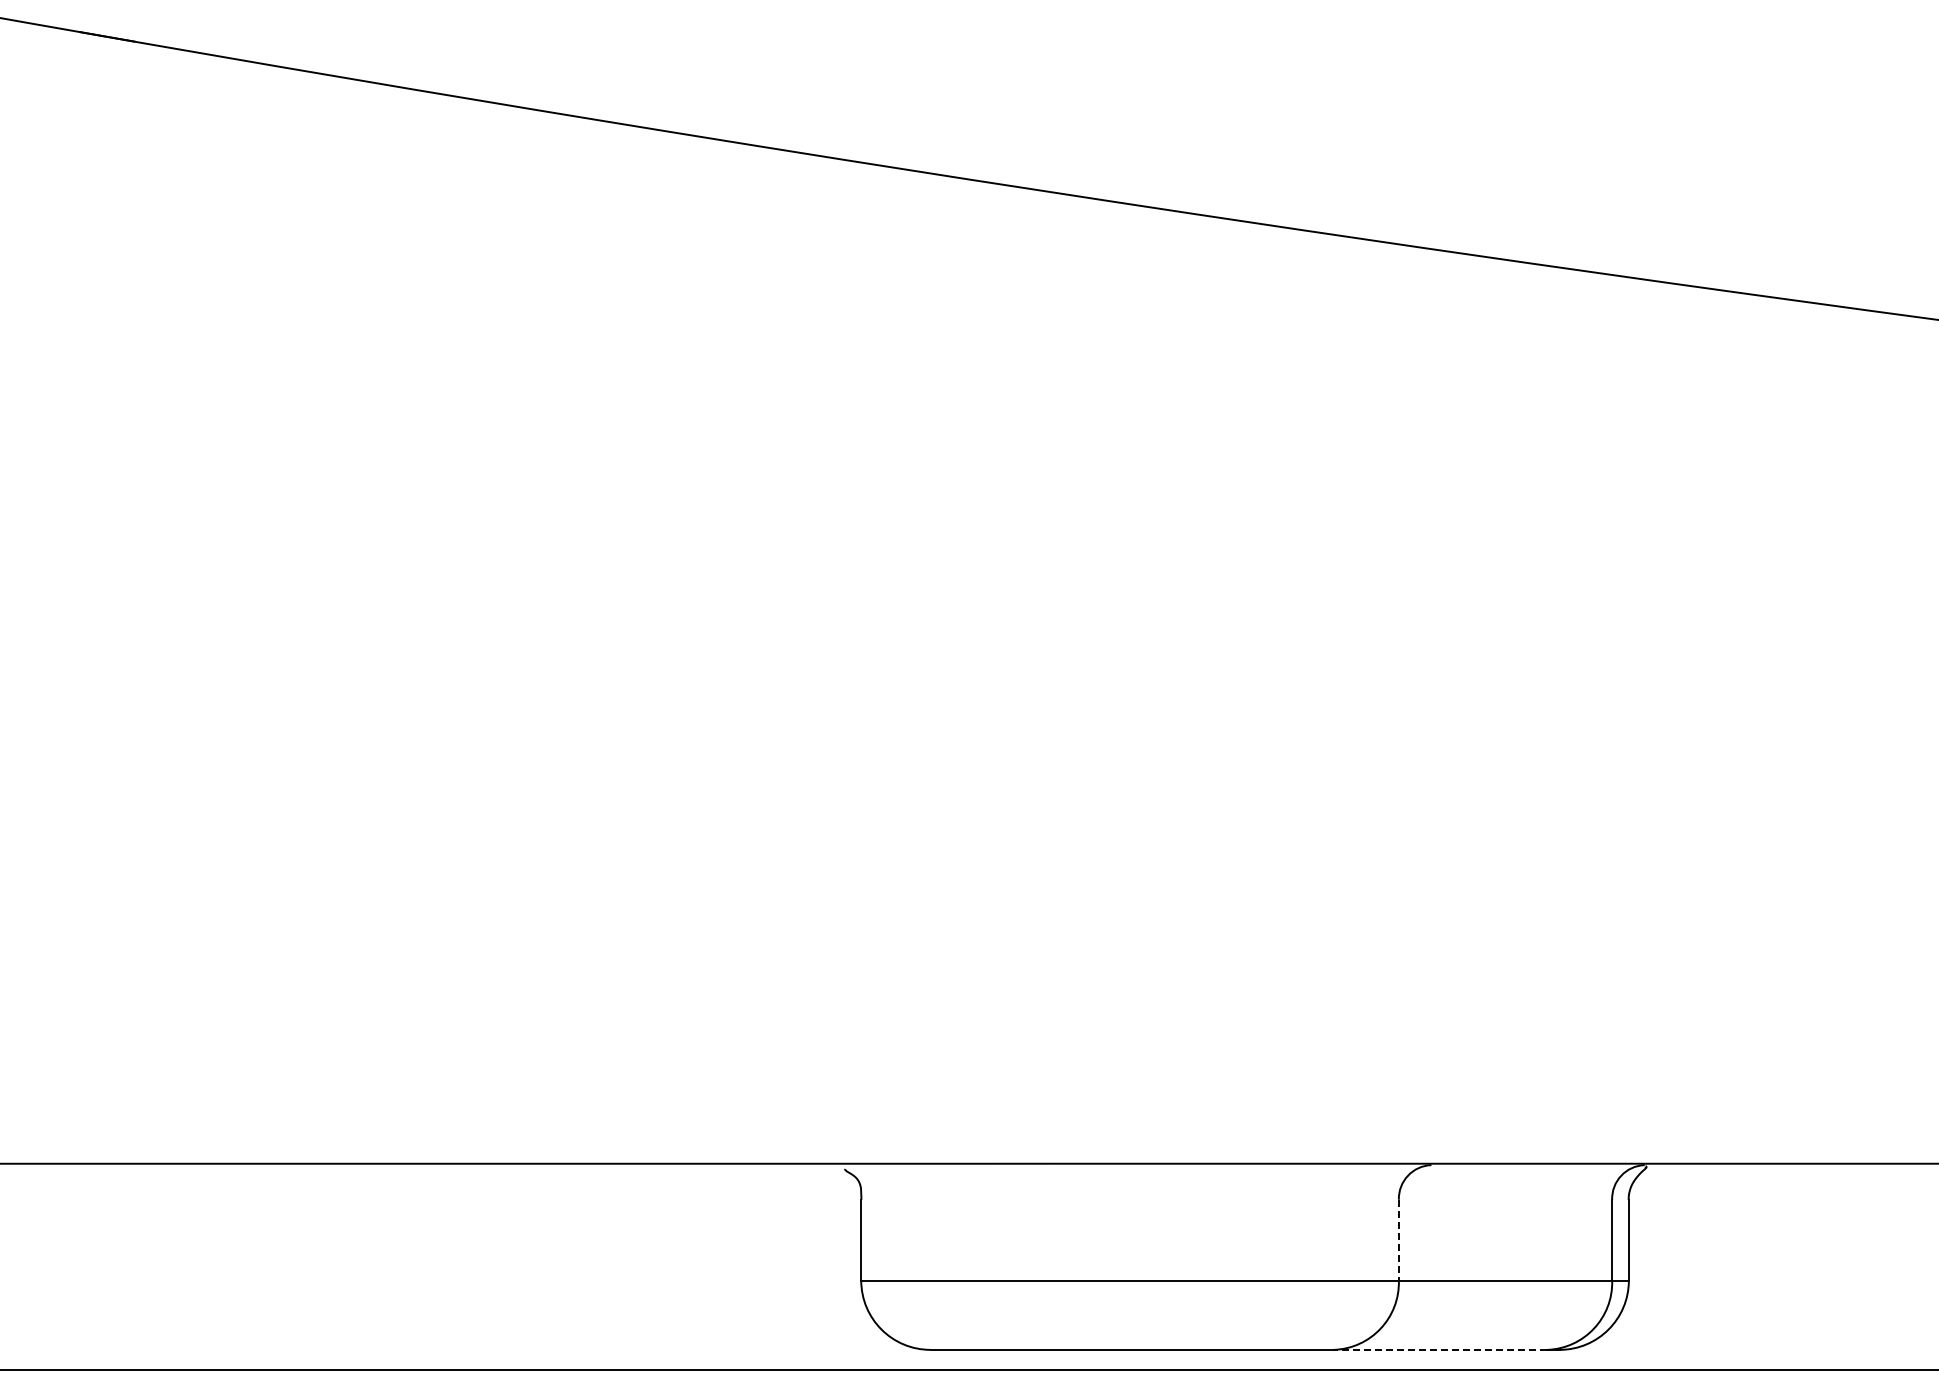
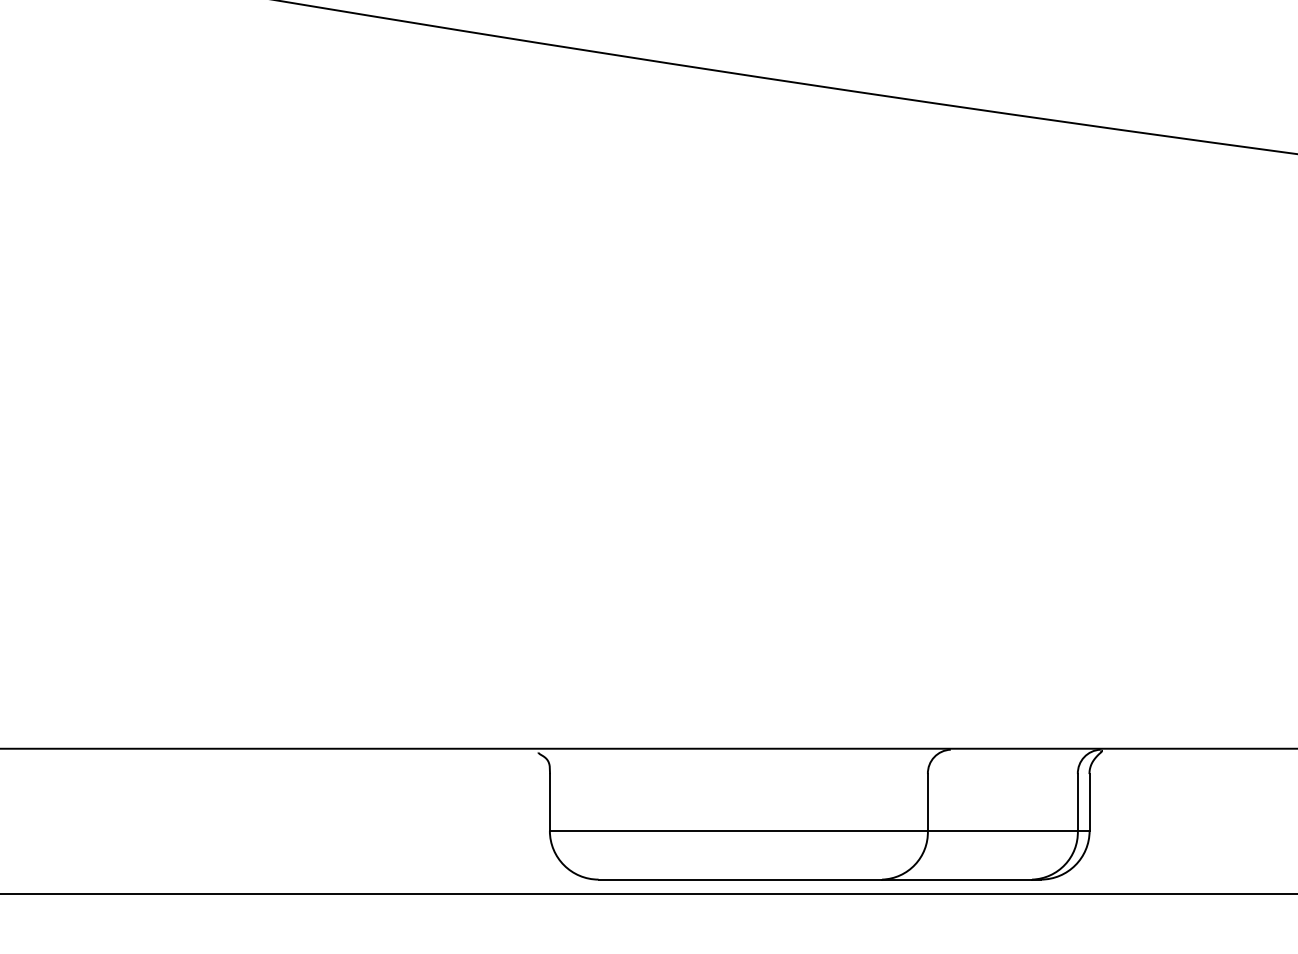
line: (1398, 1240) -> (927, 802), dashed -> solid
line: (1440, 1349) -> (957, 879), dashed -> solid

